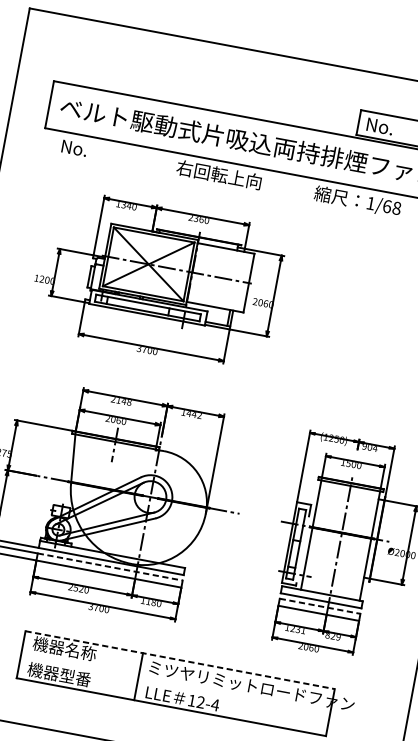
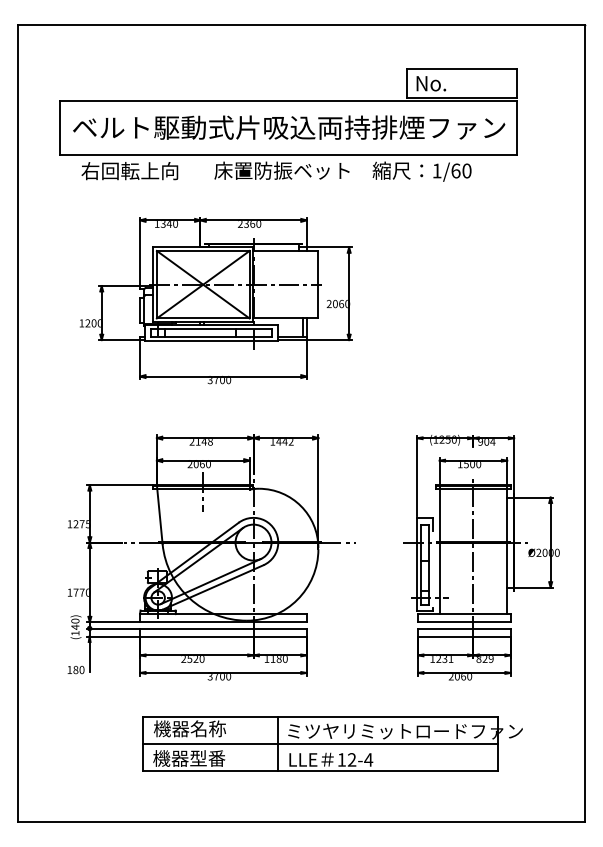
text: (102, 153) -> (129, 171), No. -> 右回転上向
text: (235, 177) -> (281, 170), 右回転上向 -> 床置防振ベット
text: (396, 208) -> (466, 171), 1/68 -> 1/60
line: (110, 567) -> (223, 628), dashed -> solid
line: (320, 606) -> (464, 628), dashed -> solid
line: (180, 660) -> (320, 717), dashed -> solid
line: (175, 683) -> (319, 744), added

